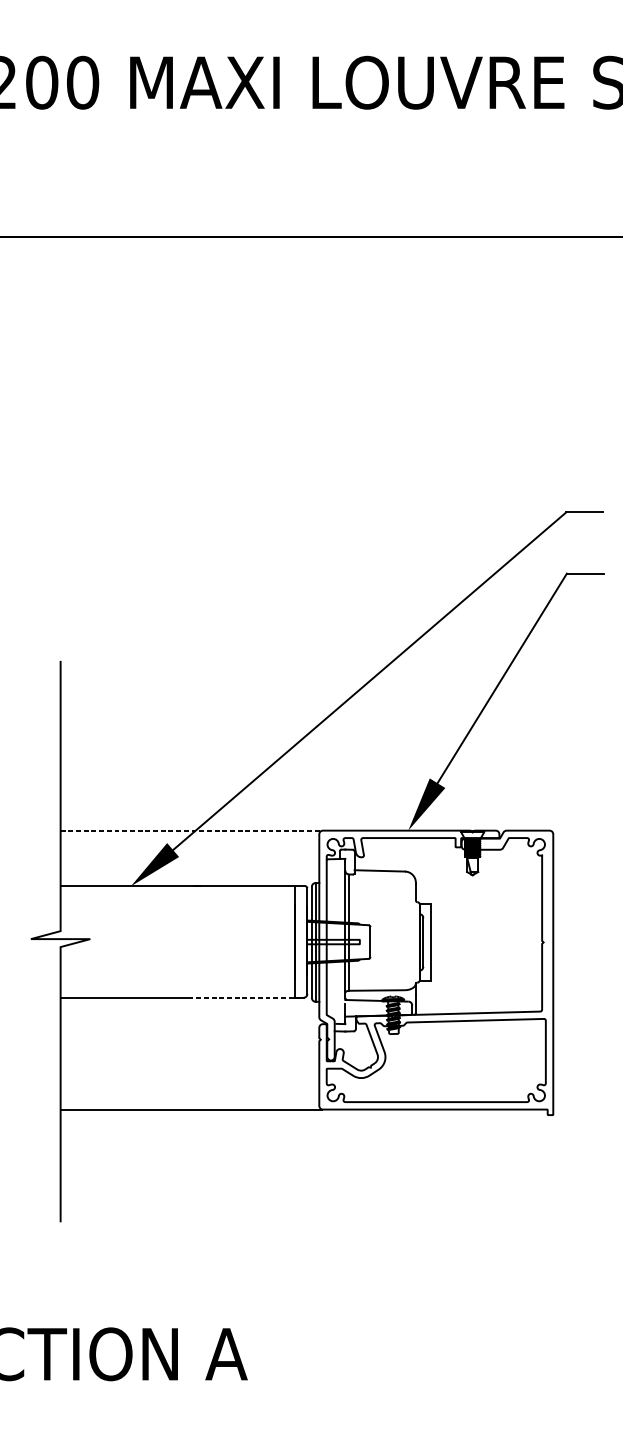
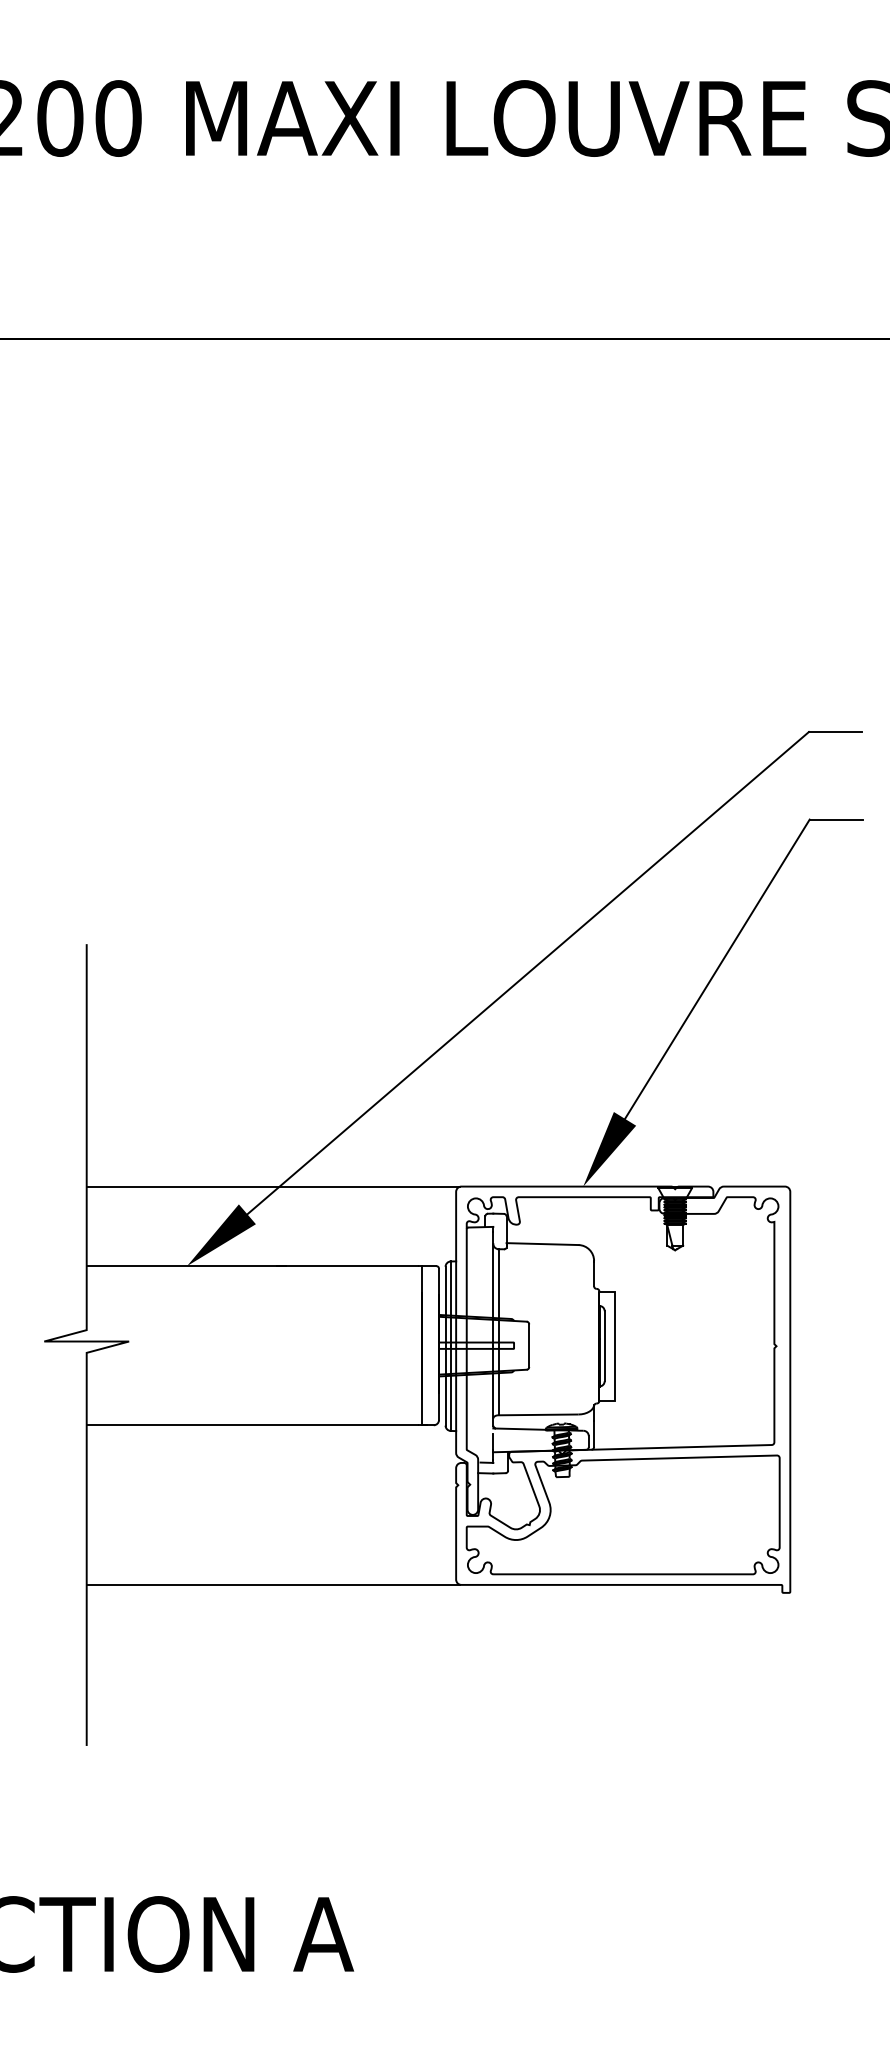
line: (192, 830) -> (274, 1186), dashed -> solid
line: (243, 997) -> (347, 1425), dashed -> solid

